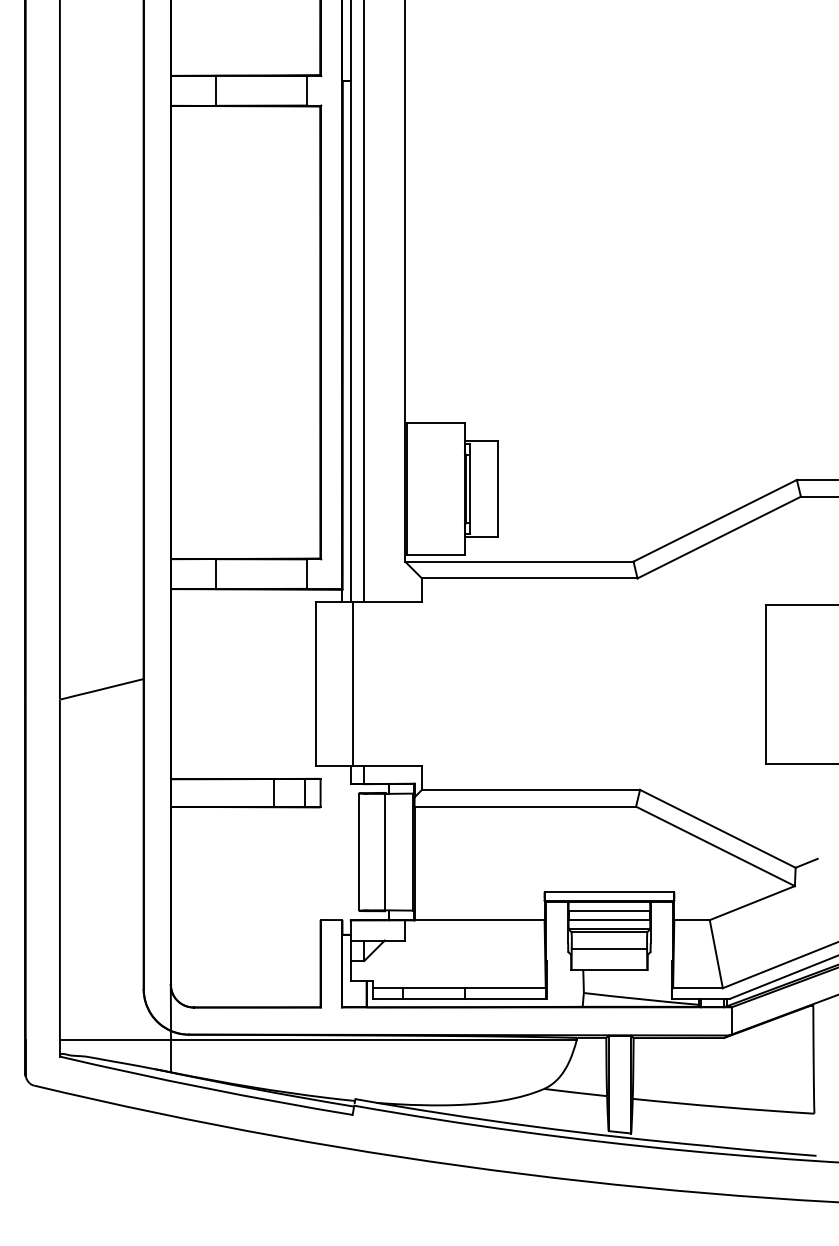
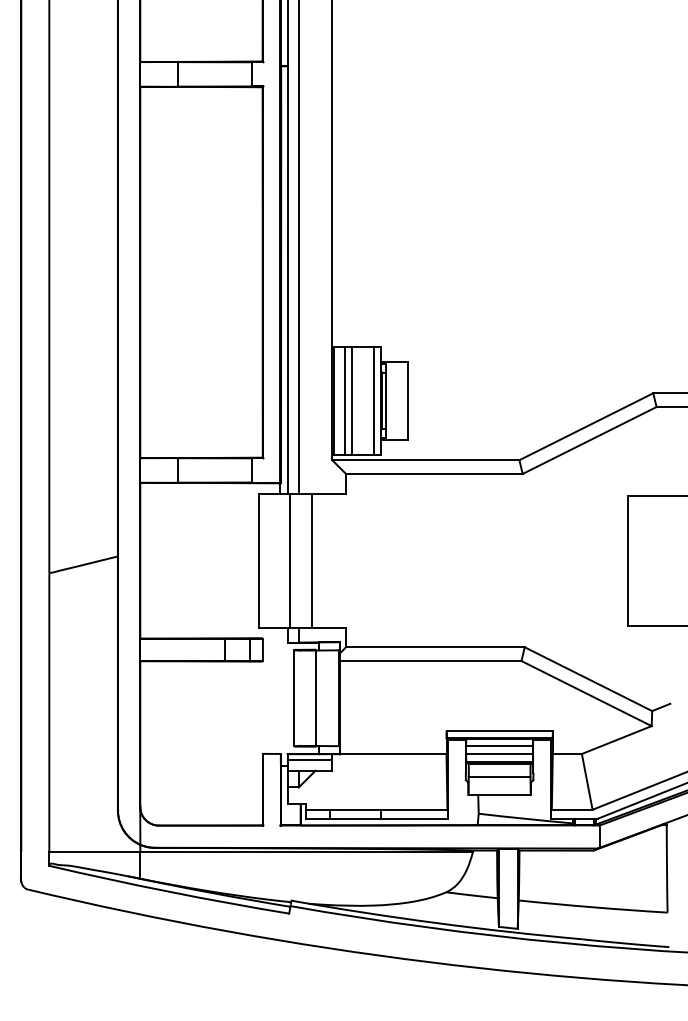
line: (420, 488) -> (344, 400), added
line: (429, 488) -> (352, 400), added
line: (455, 488) -> (373, 400), added
line: (380, 683) -> (312, 560), added
line: (377, 926) -> (309, 759), added

